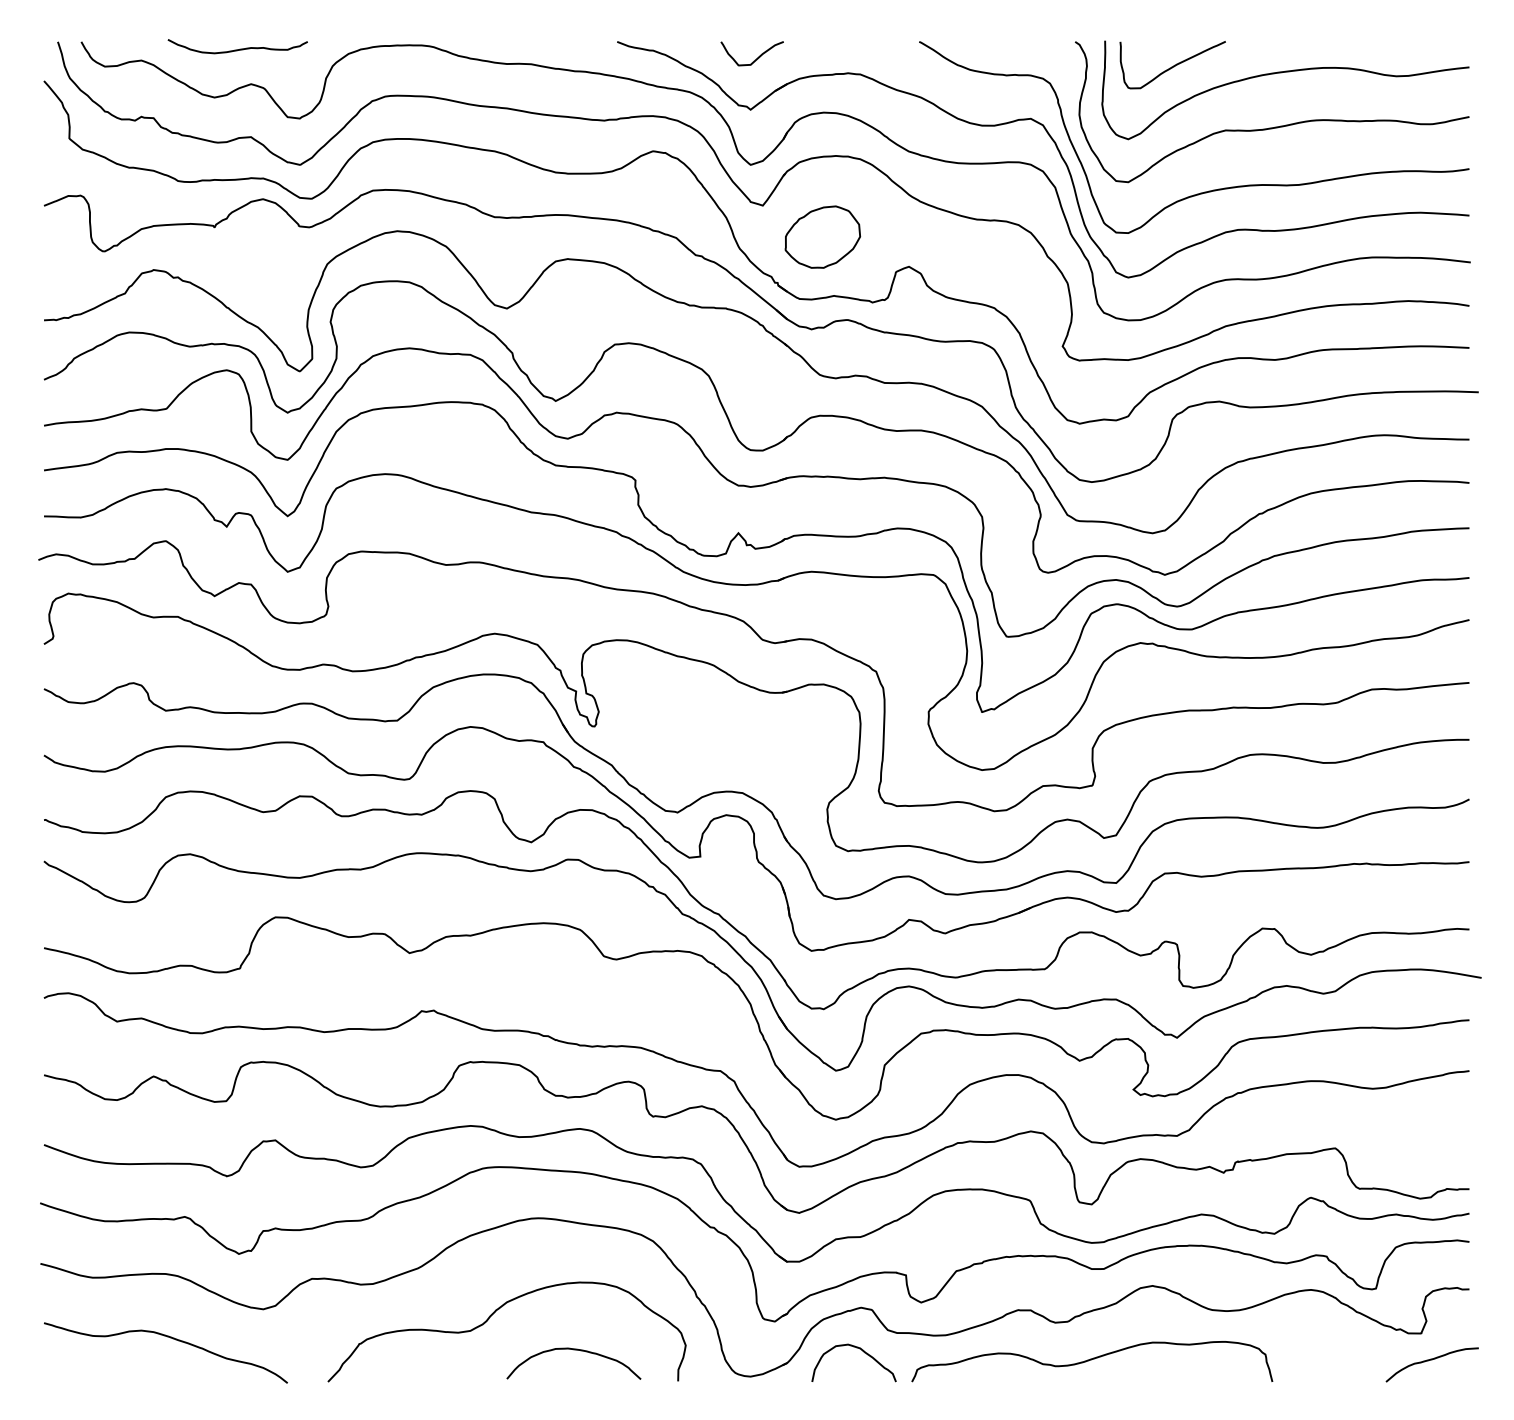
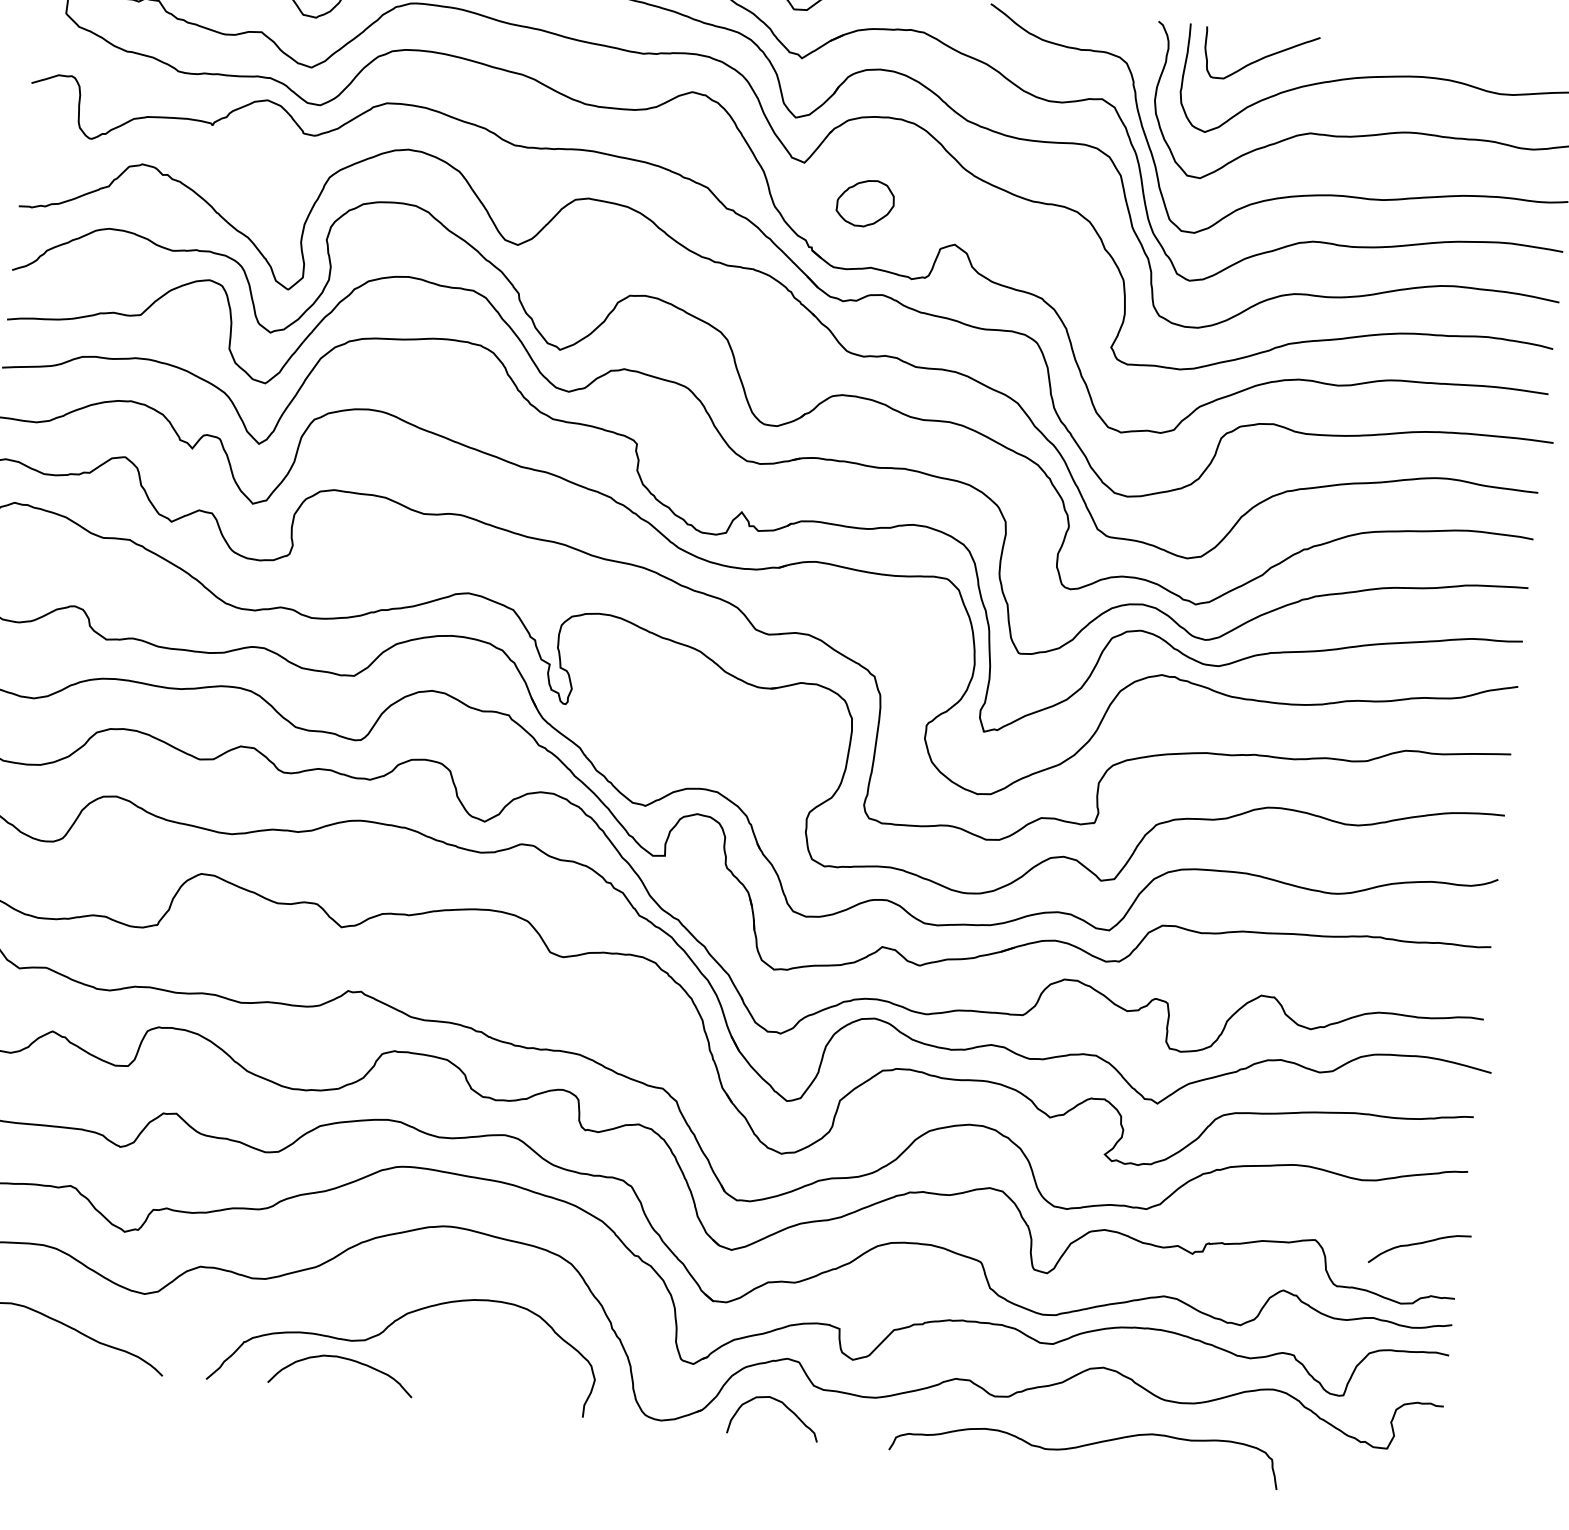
part: (822, 236) -> (865, 202), size x0.7
curve: (573, 1350) -> (342, 1359), moved
curve: (1091, 1360) -> (1084, 1446), moved
curve: (1431, 1360) -> (1419, 1244), moved

